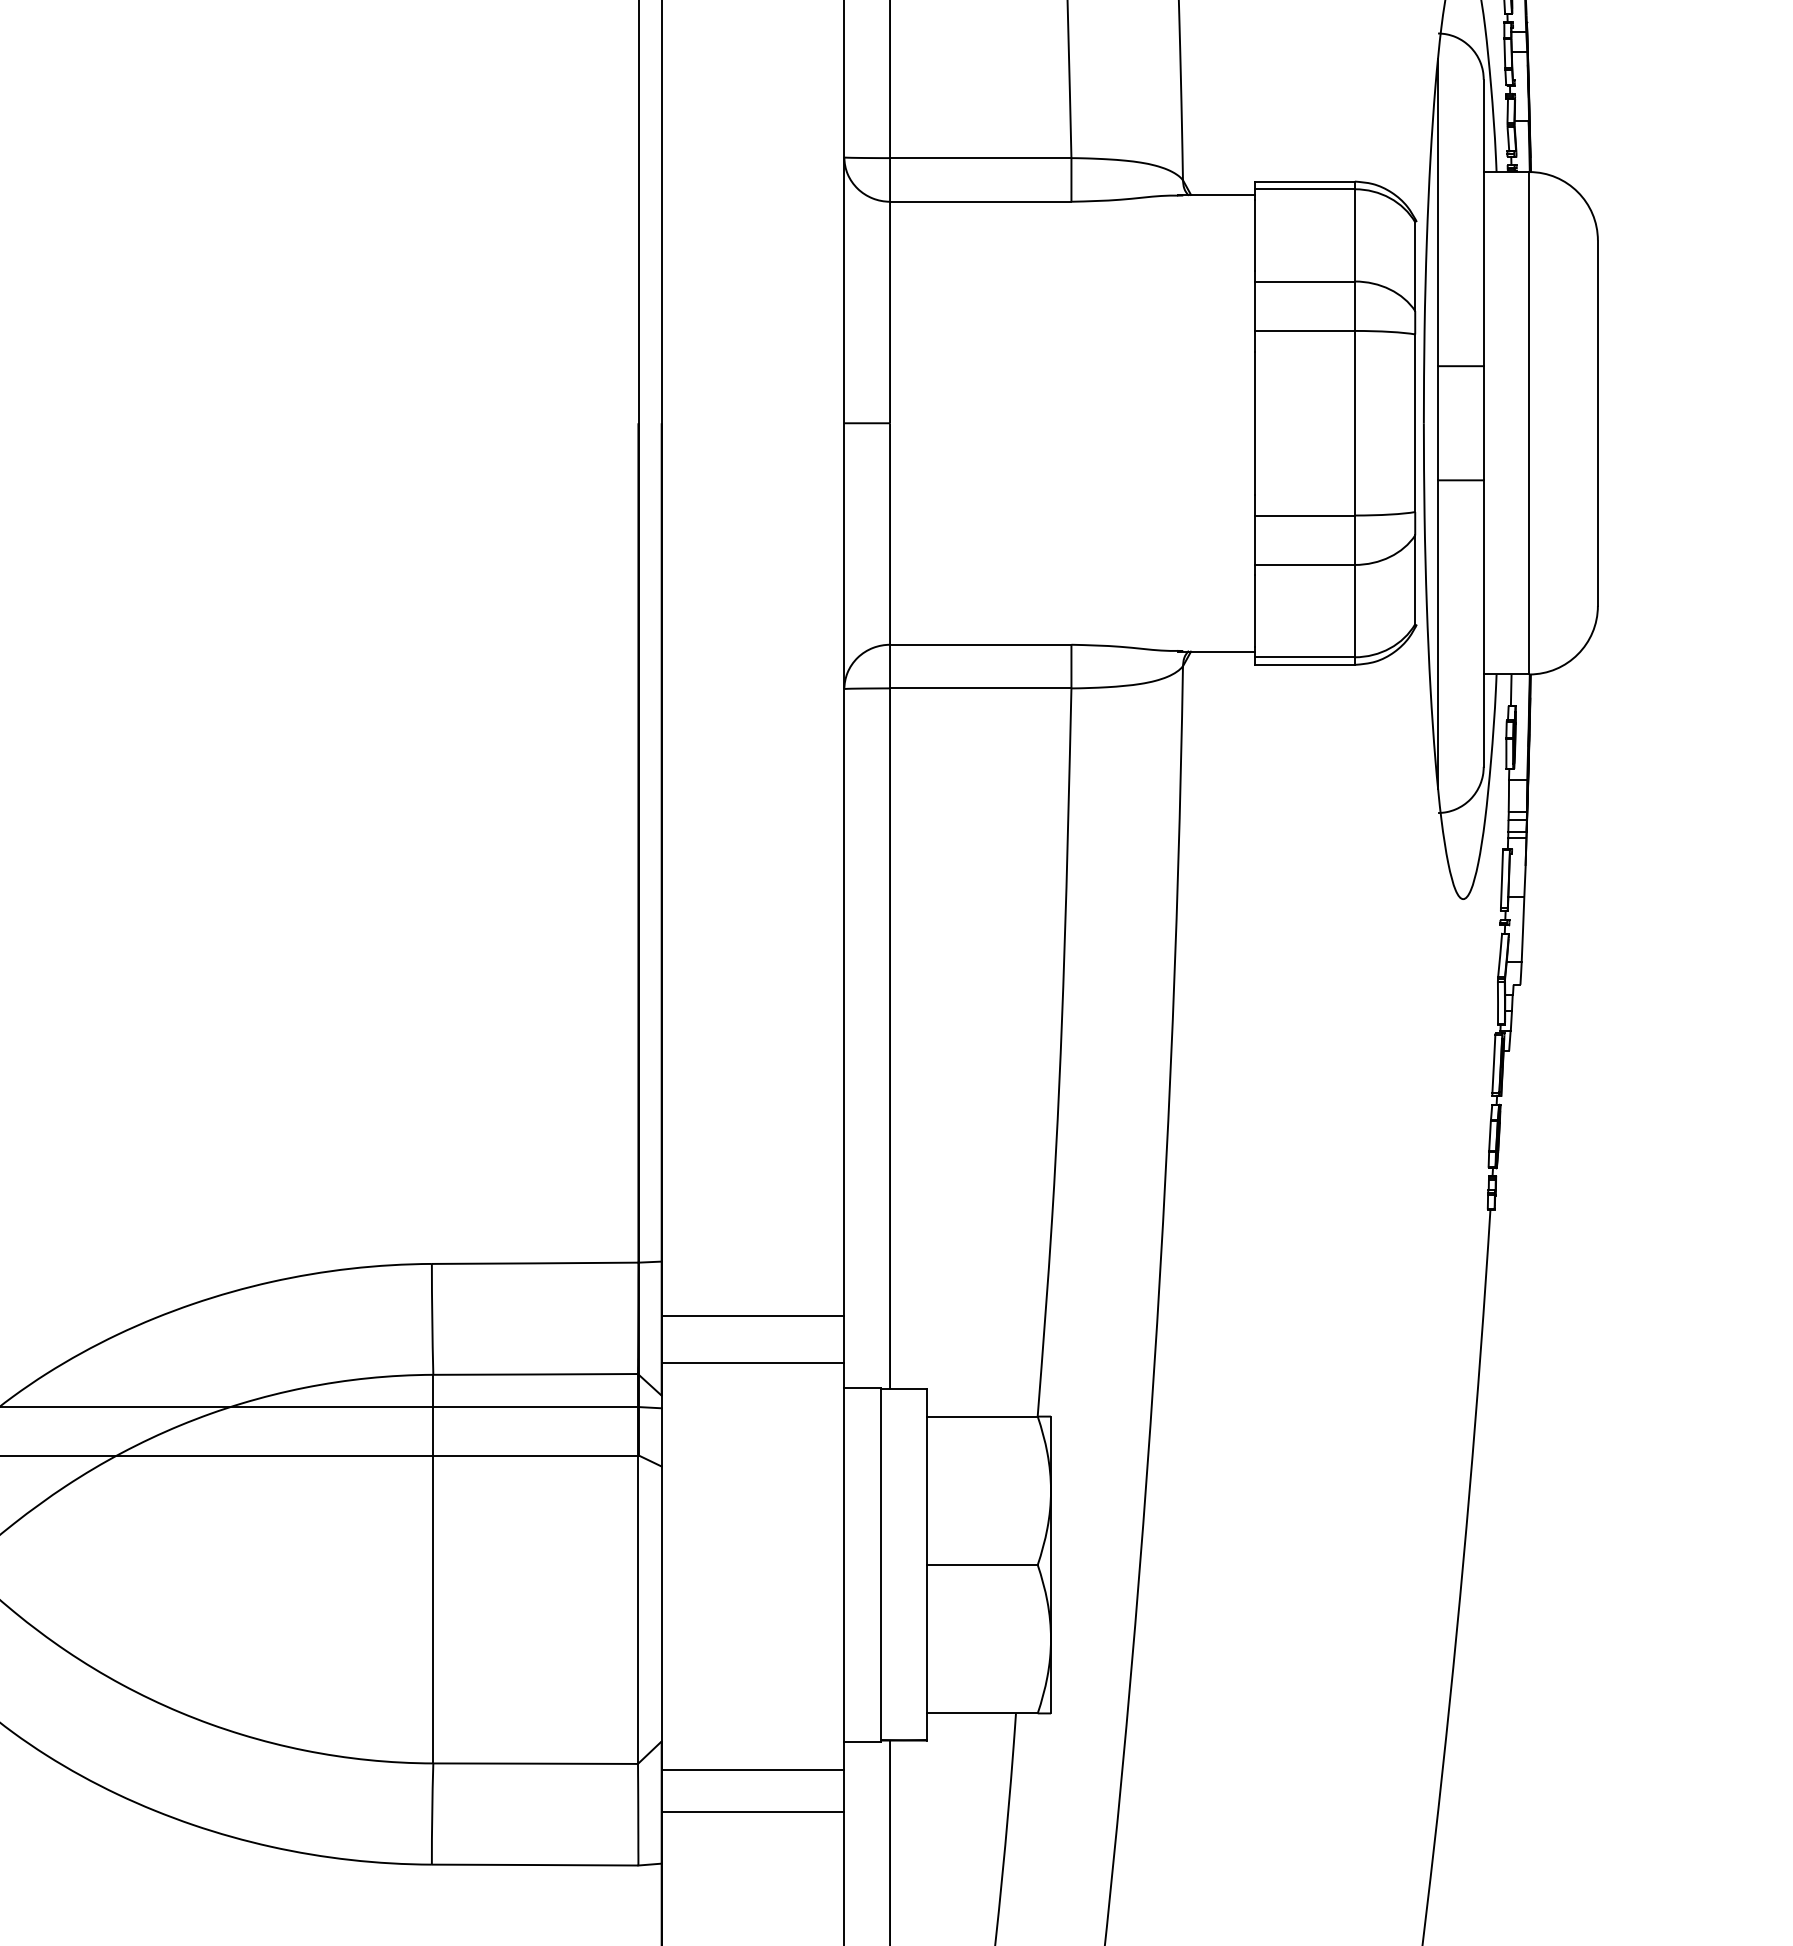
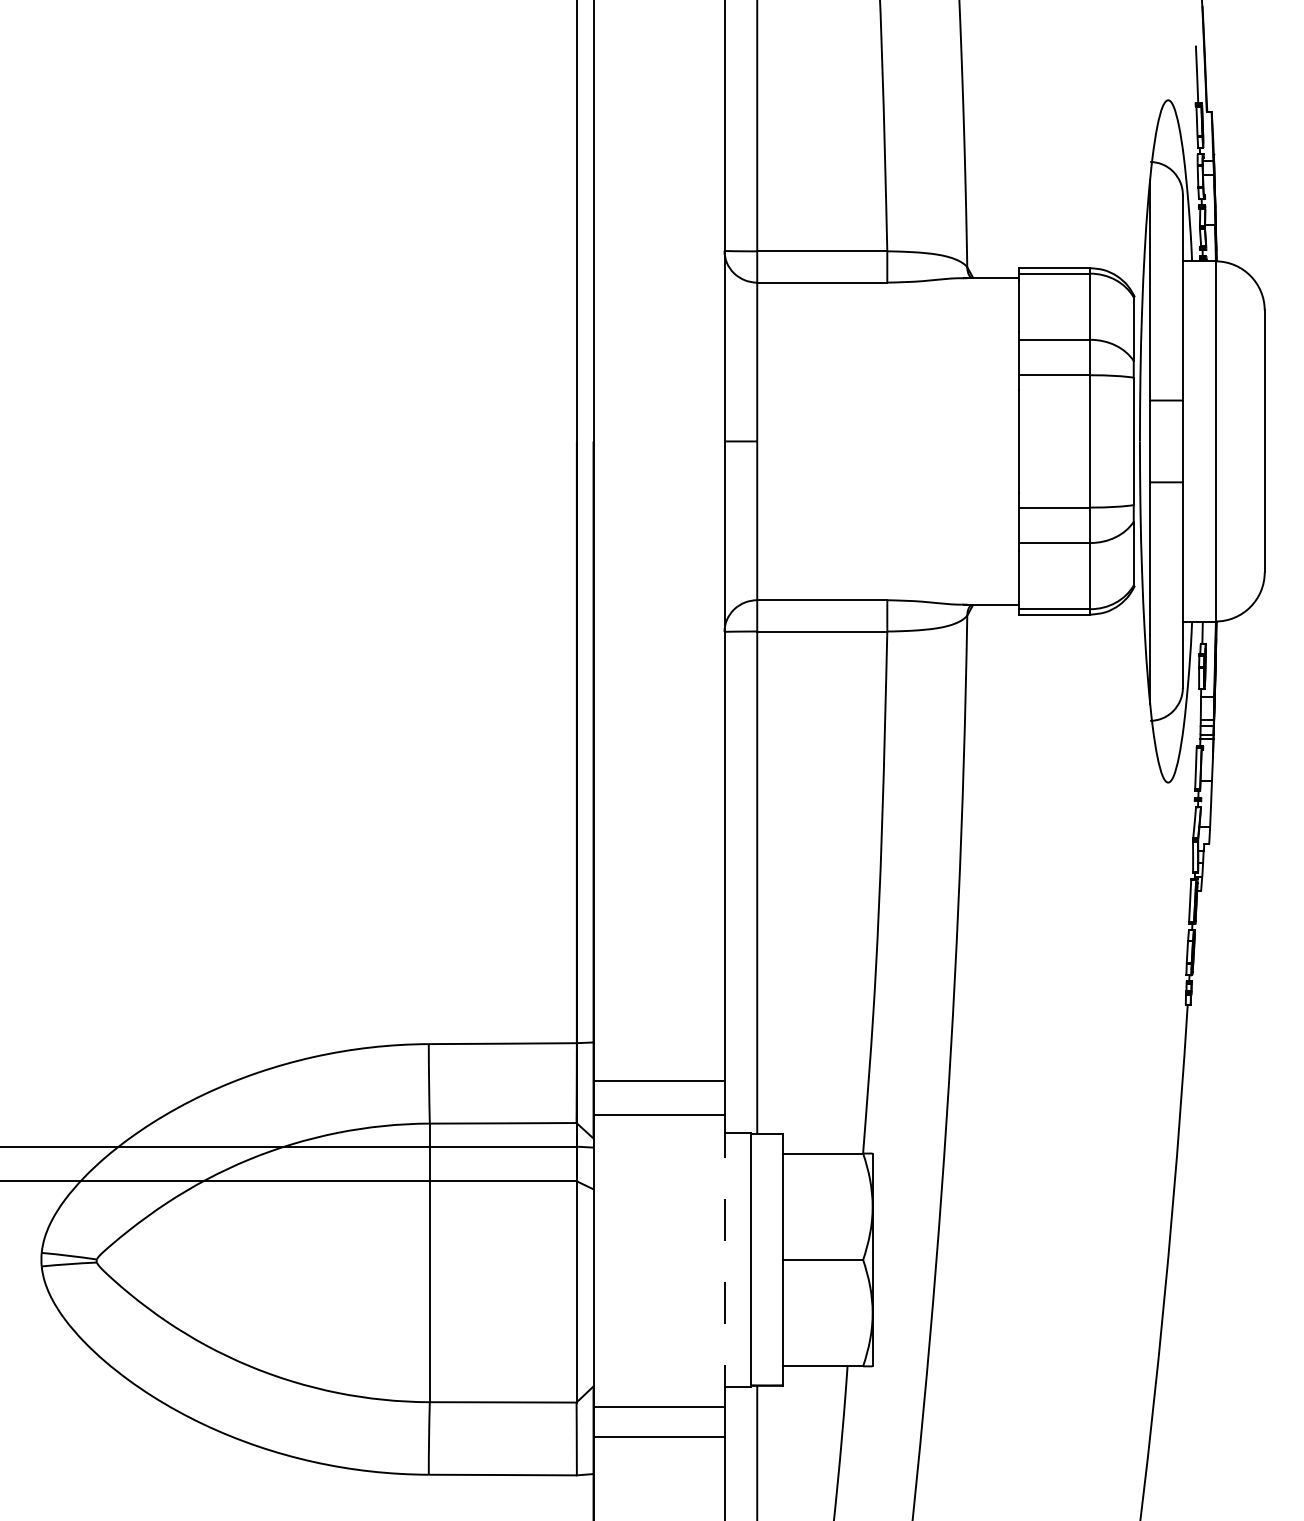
line: (844, 1567) -> (724, 1261), solid -> dashed

